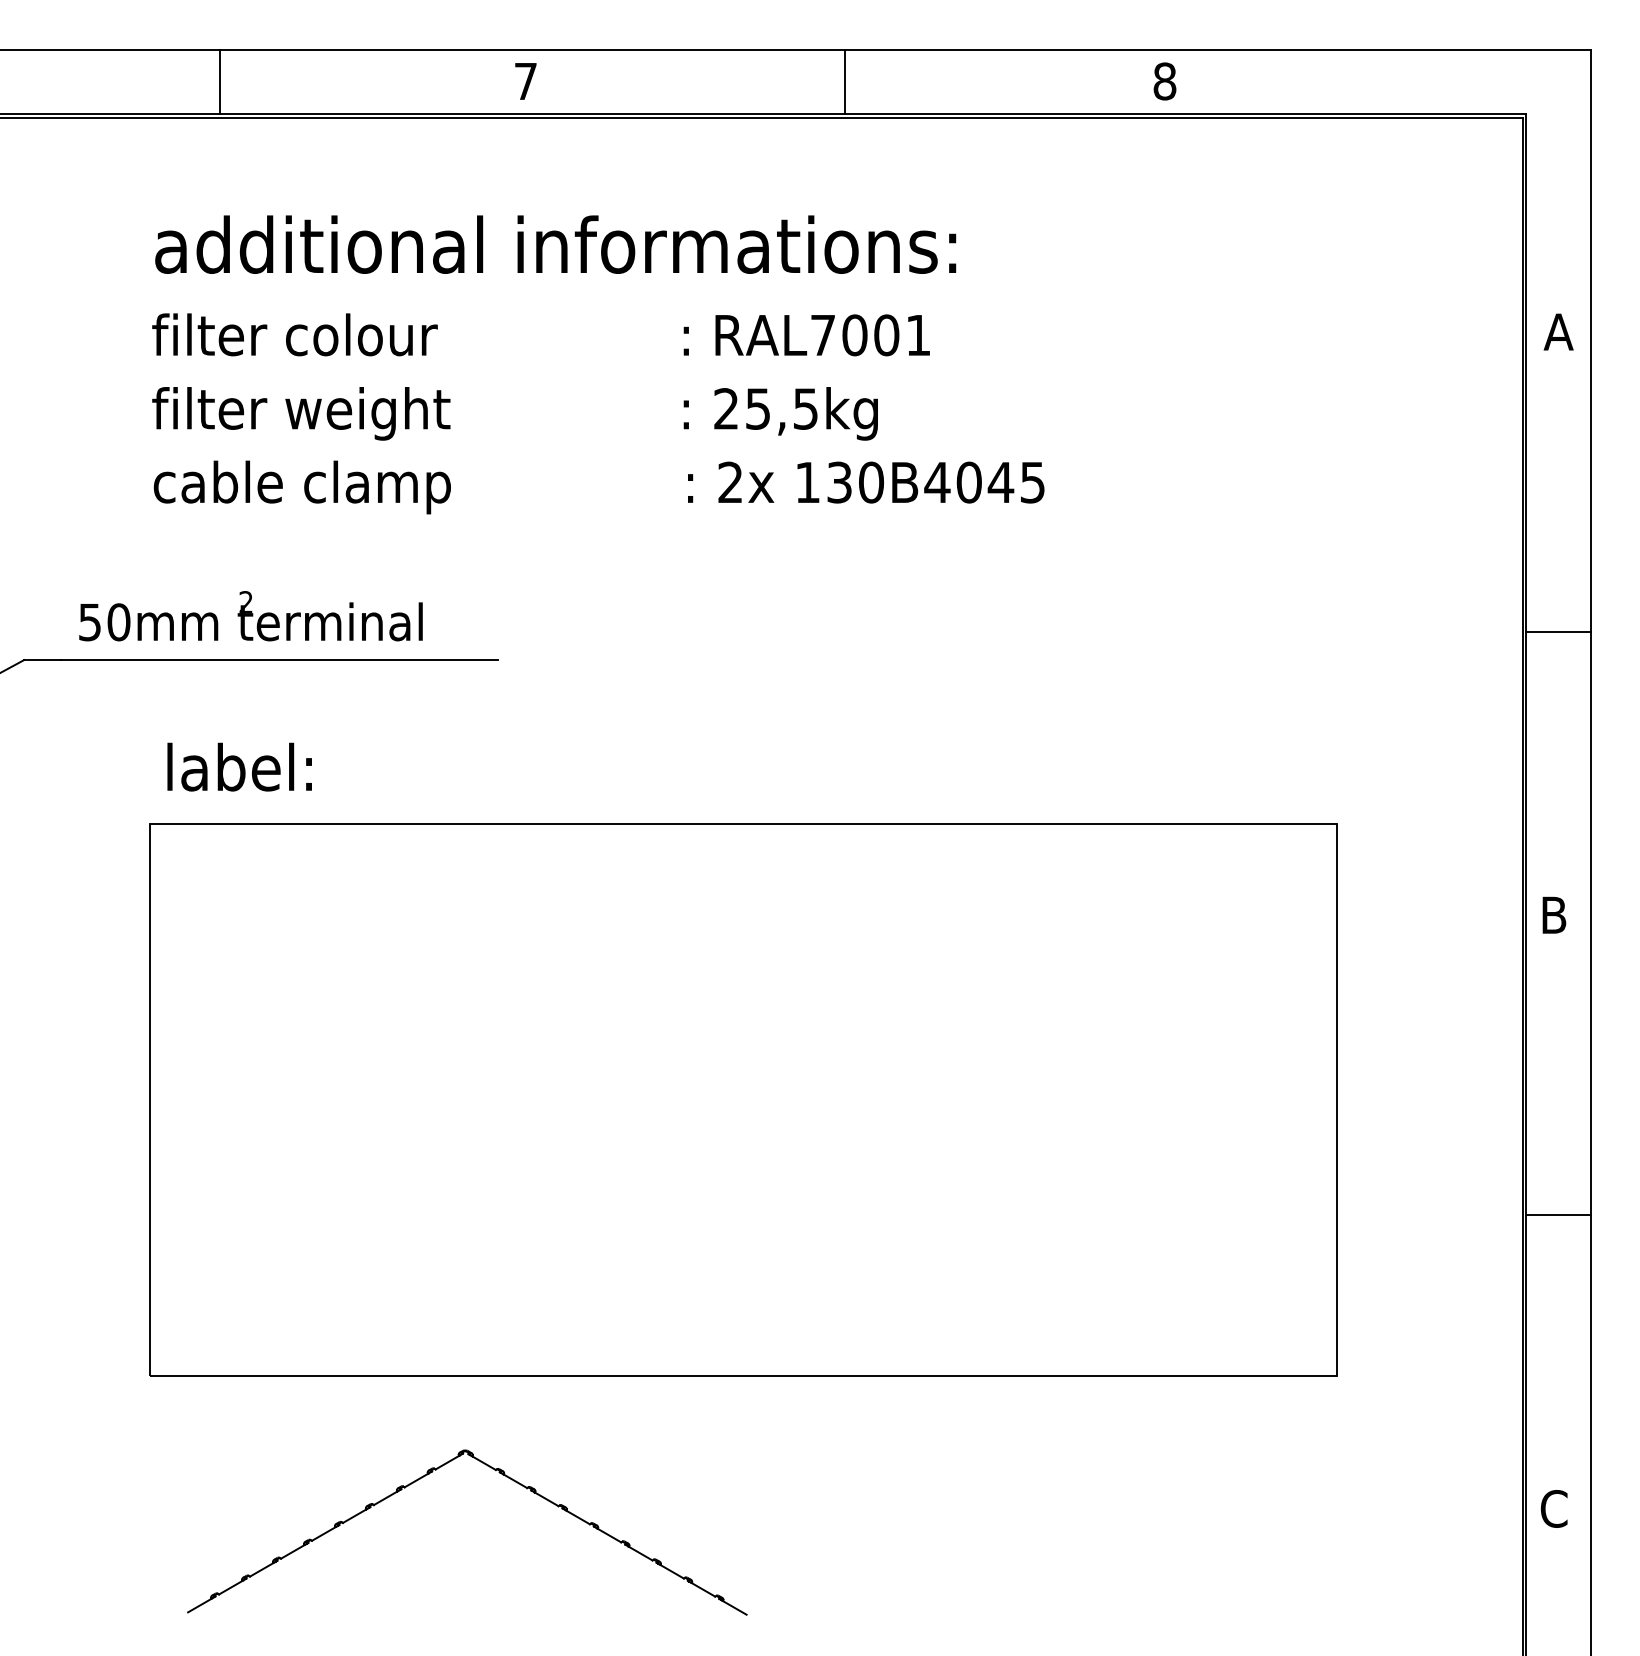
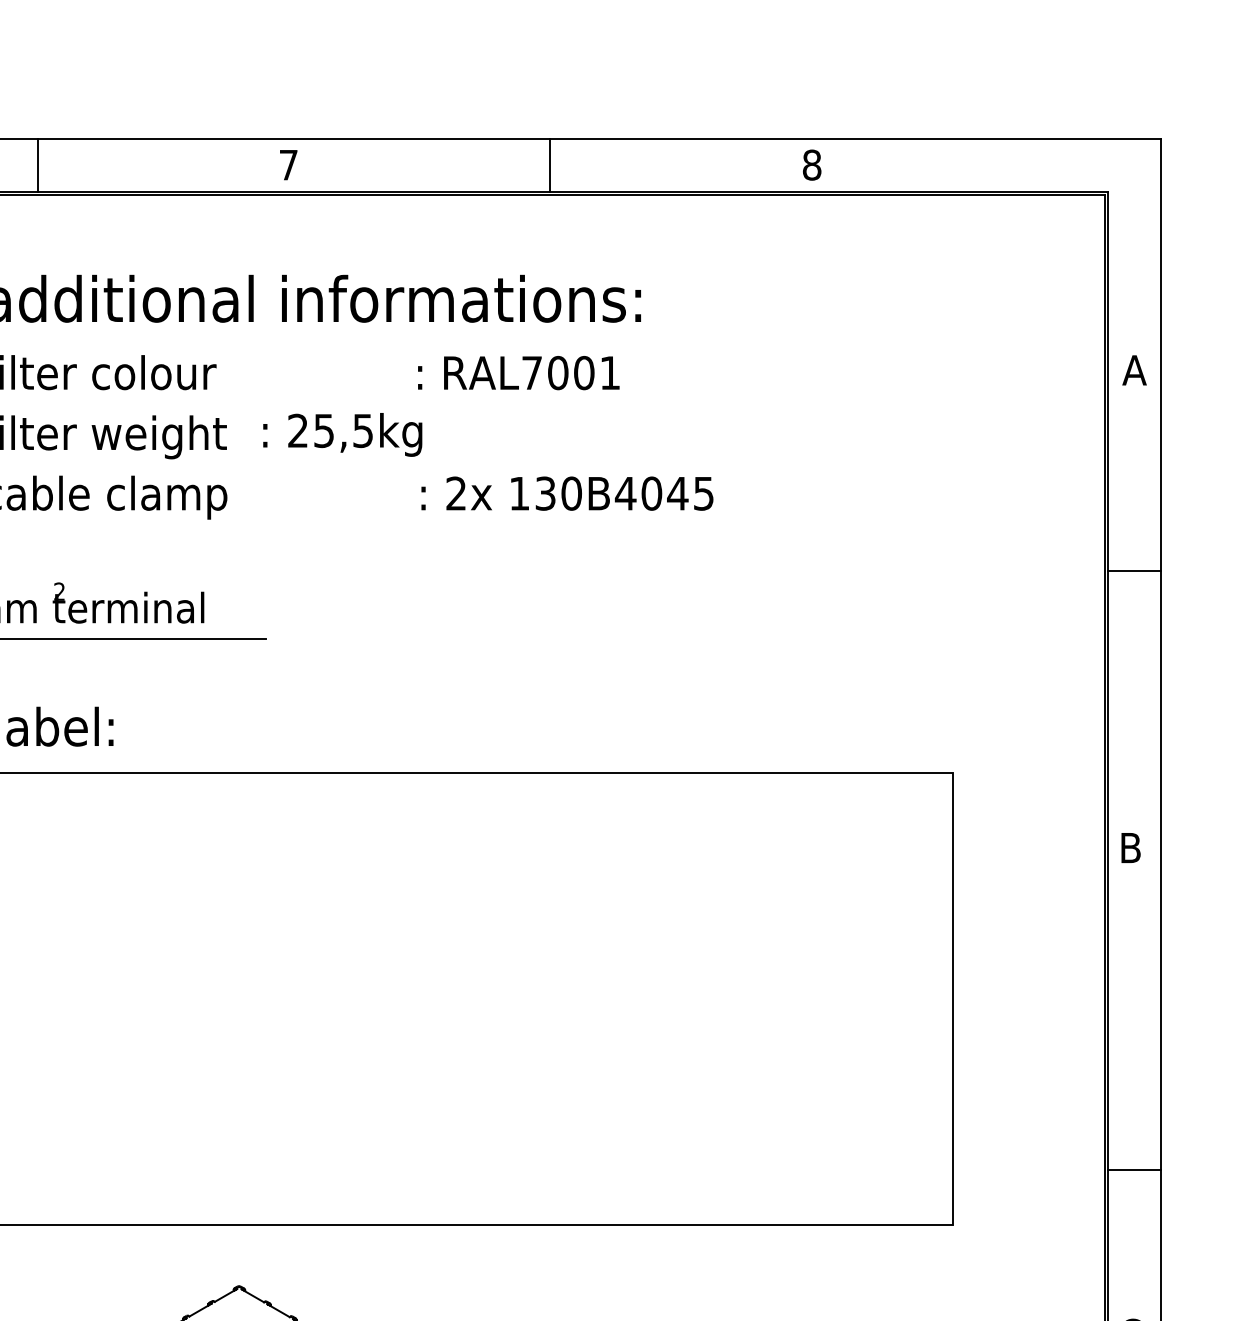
text: (780, 413) -> (342, 434), moved
line: (1558, 632) -> (1134, 571), moved
line: (1558, 1214) -> (1134, 1170), moved

